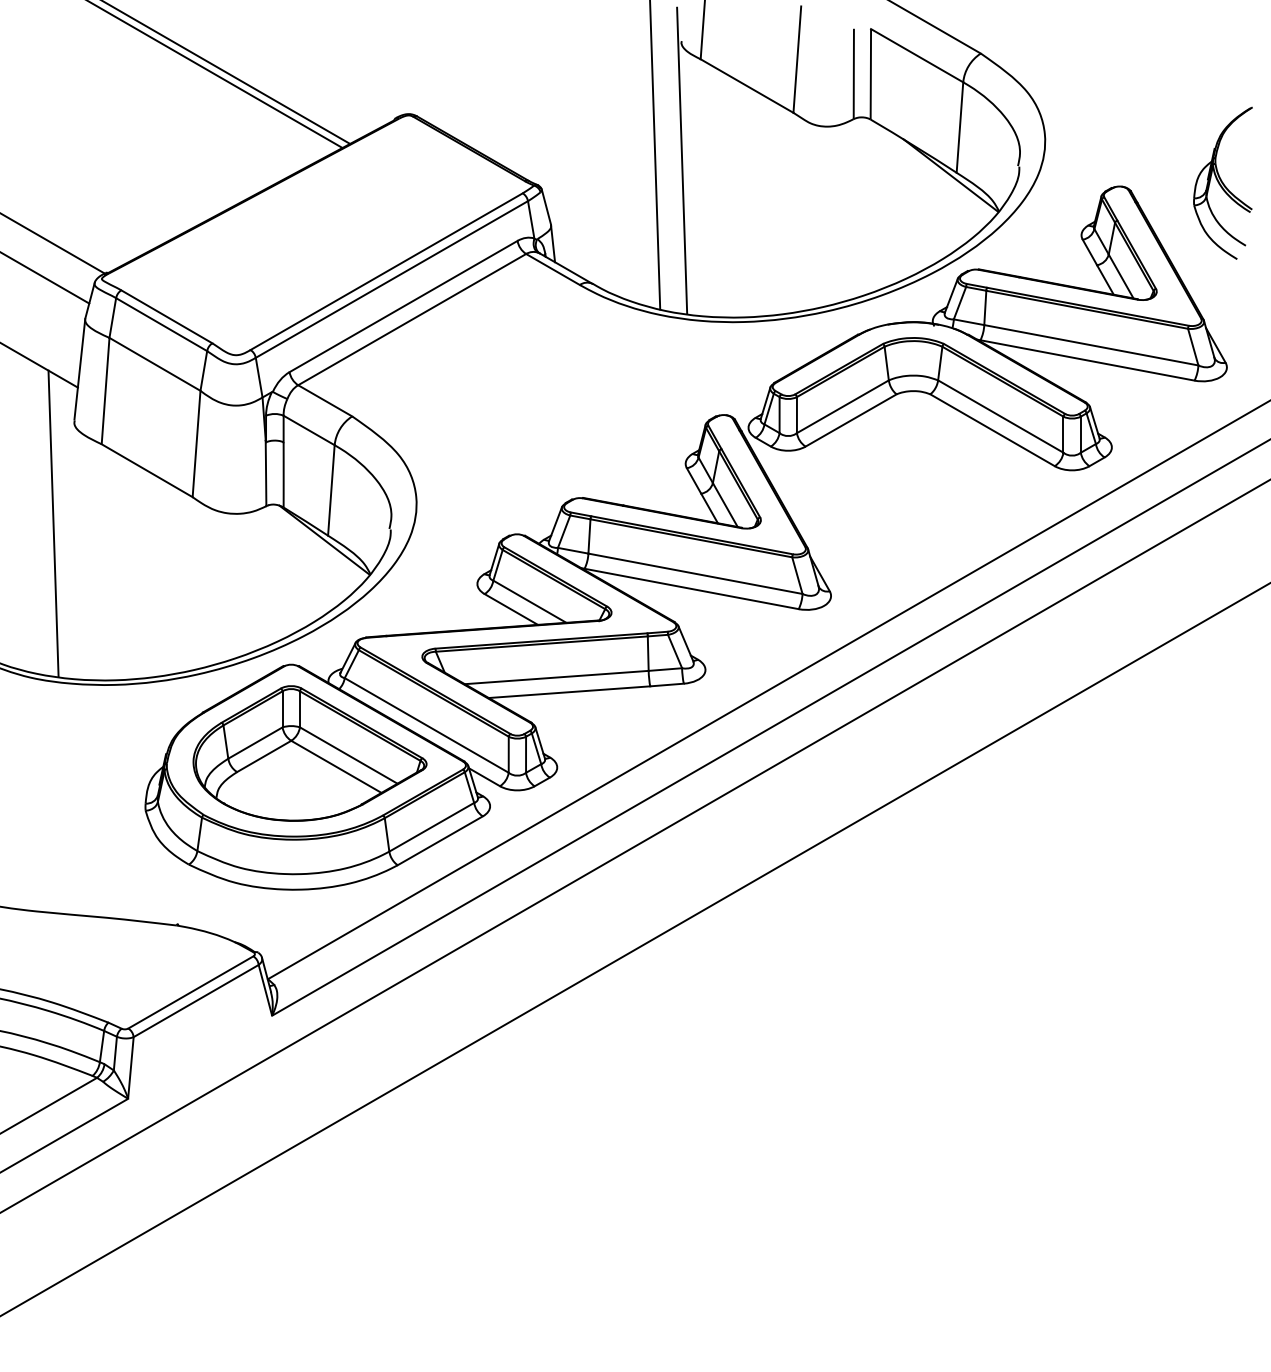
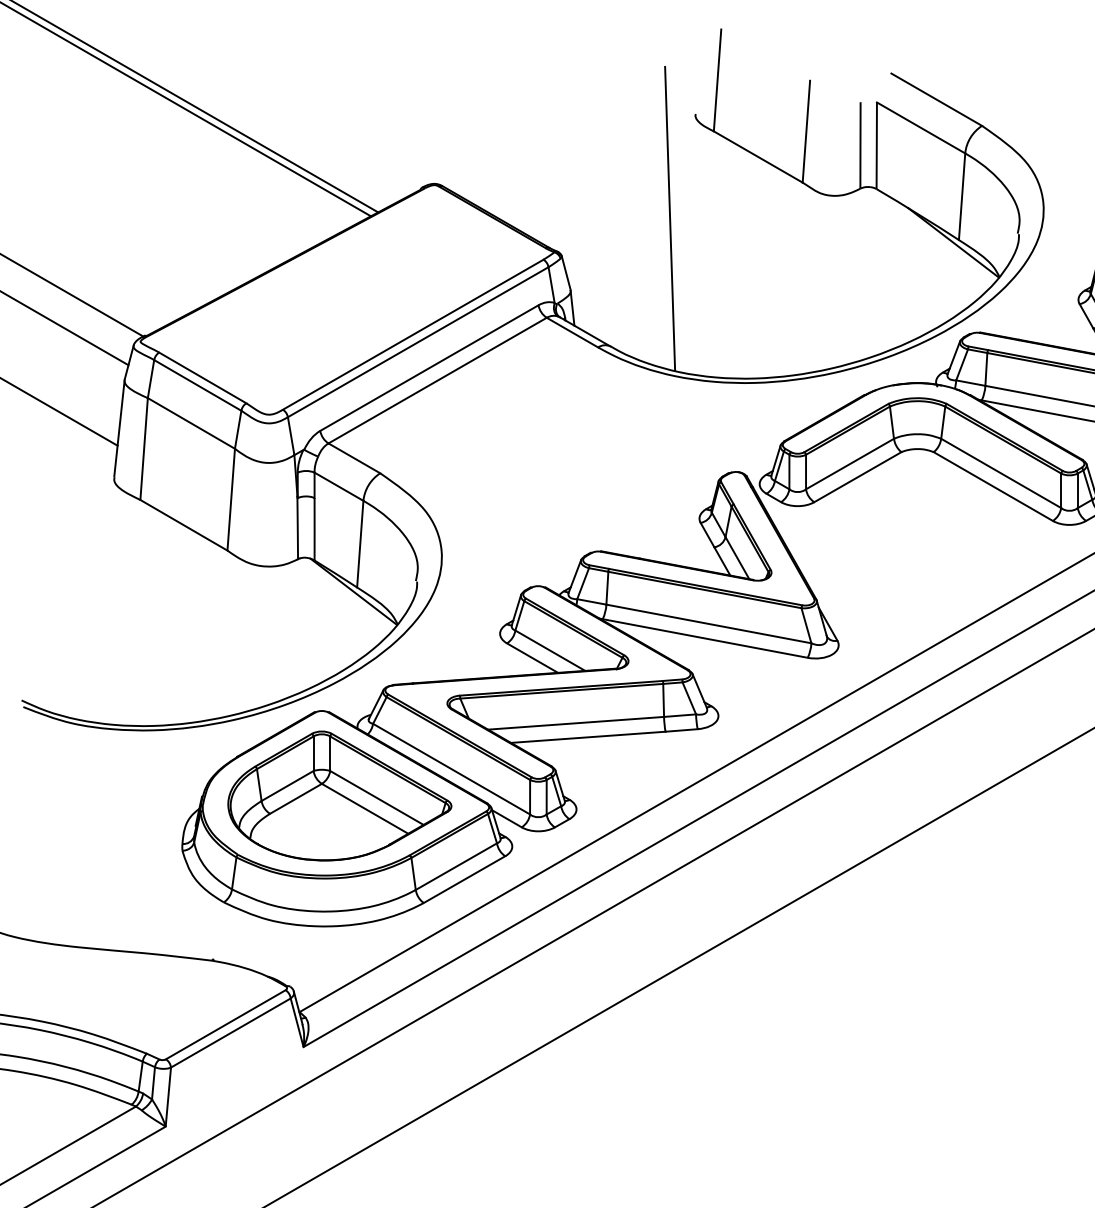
line: (682, 160) -> (696, 228), removed
line: (53, 523) -> (94, 575), removed

